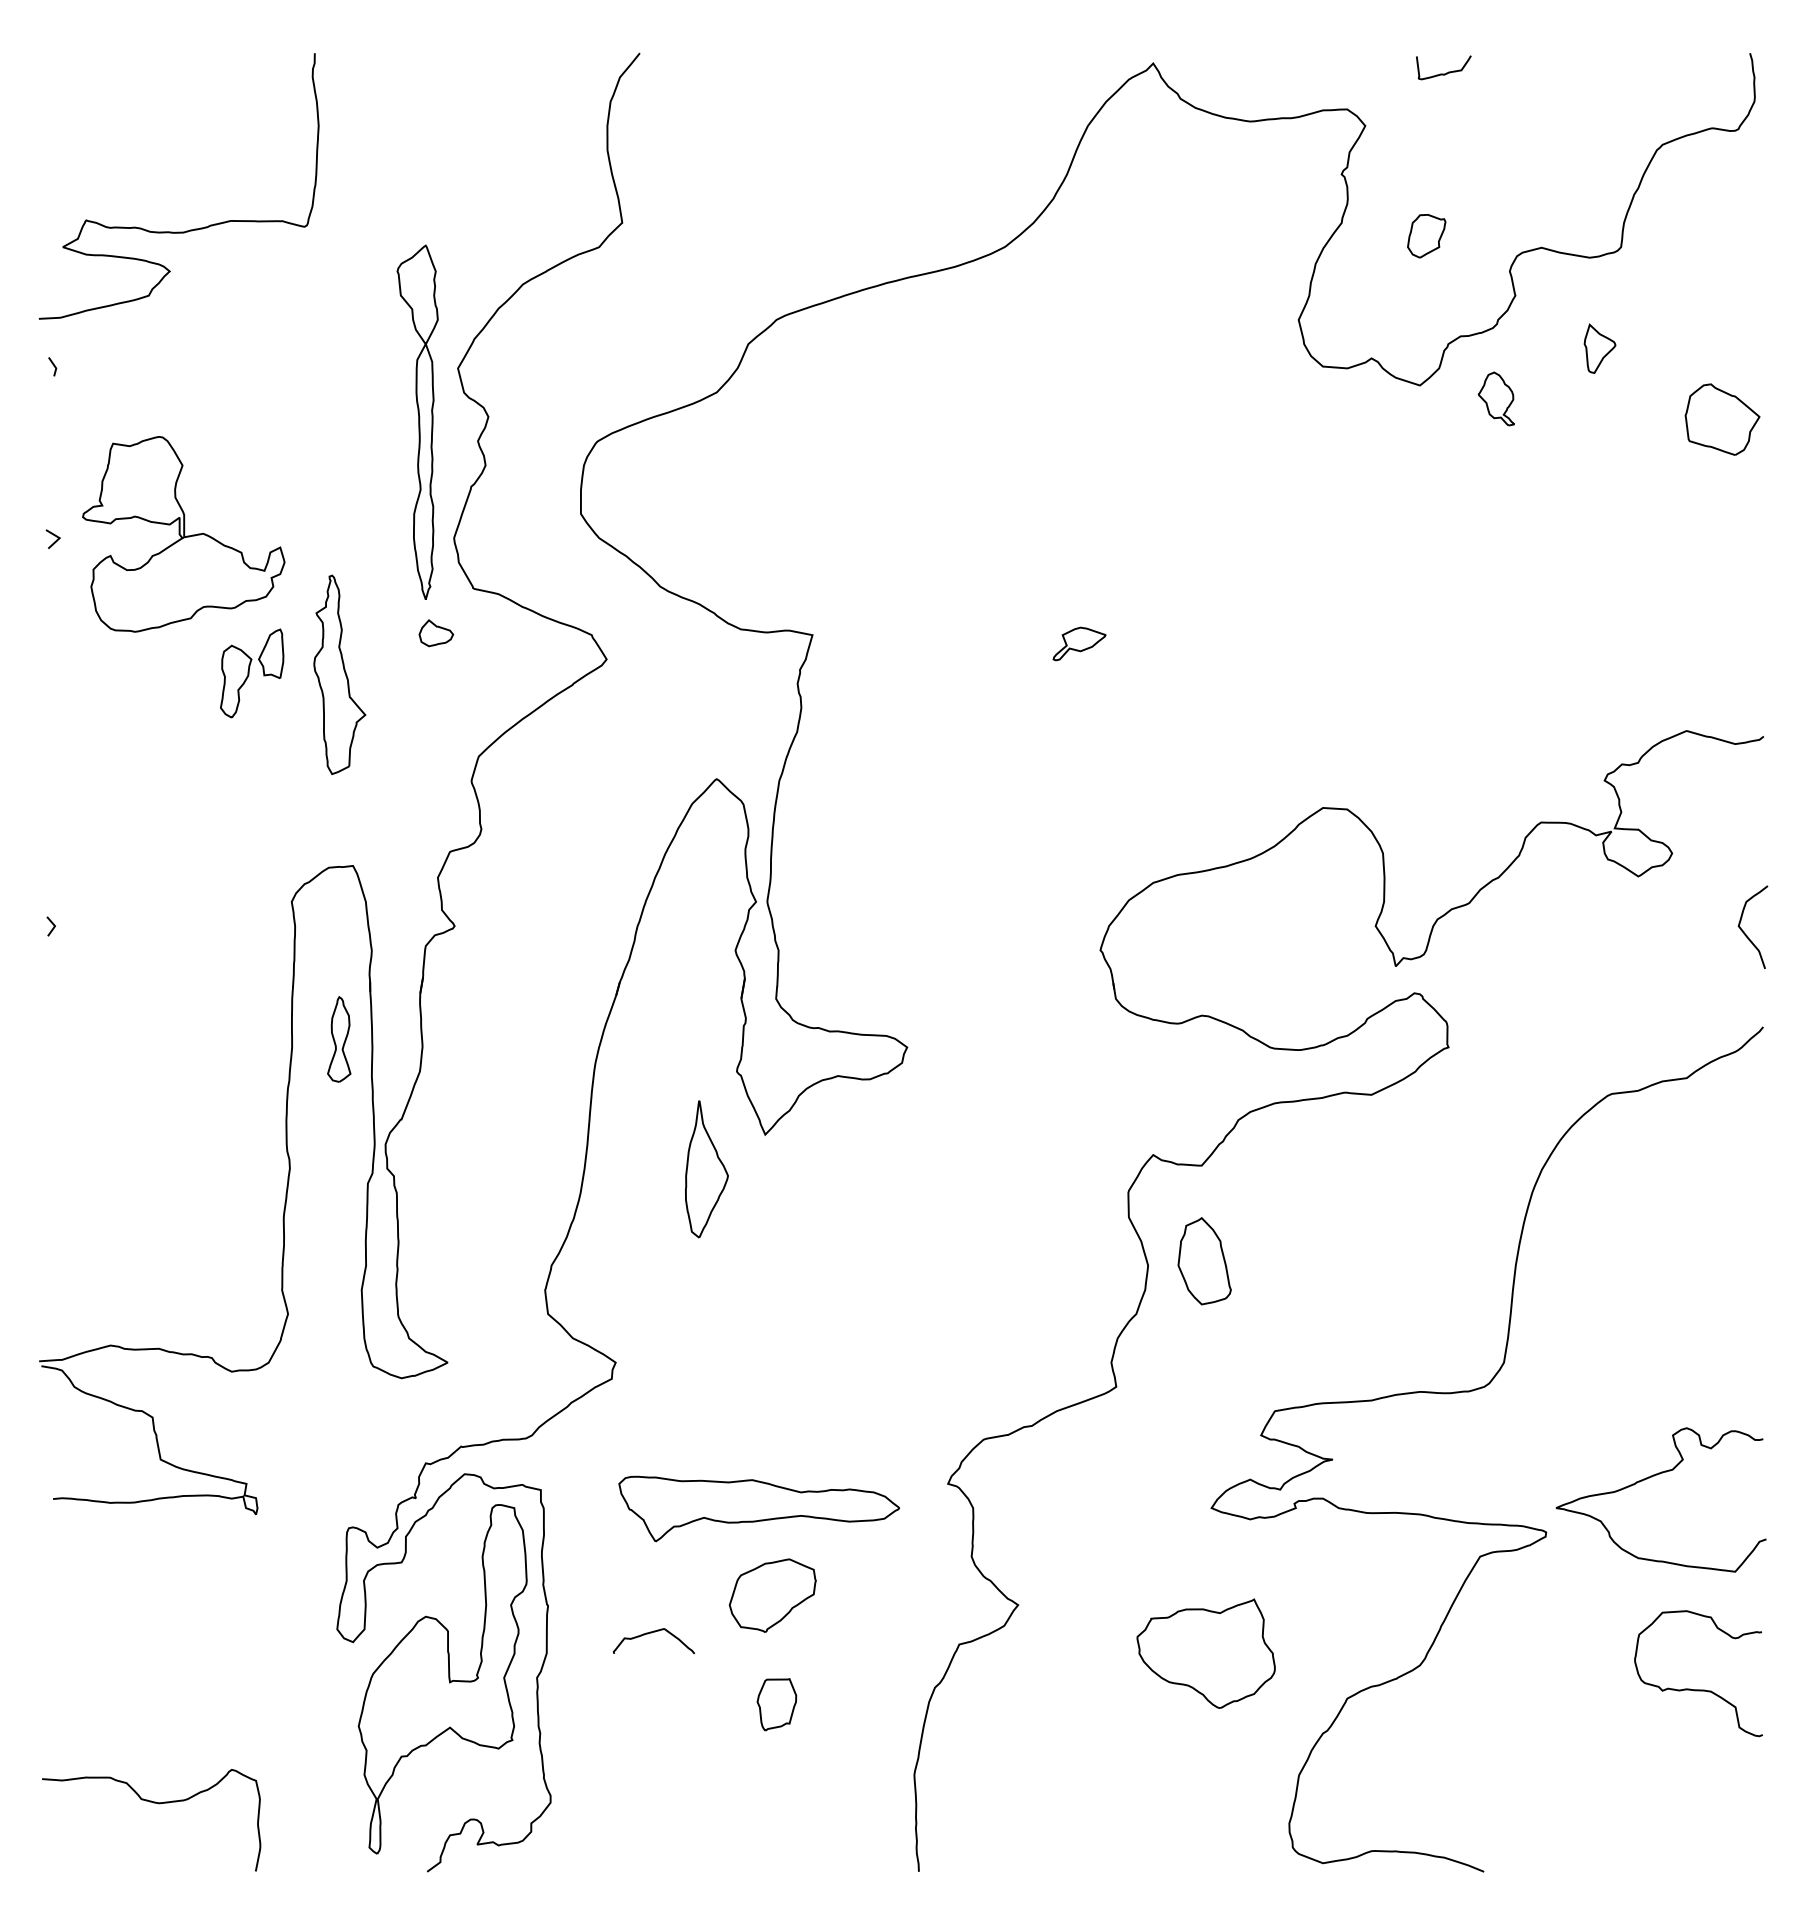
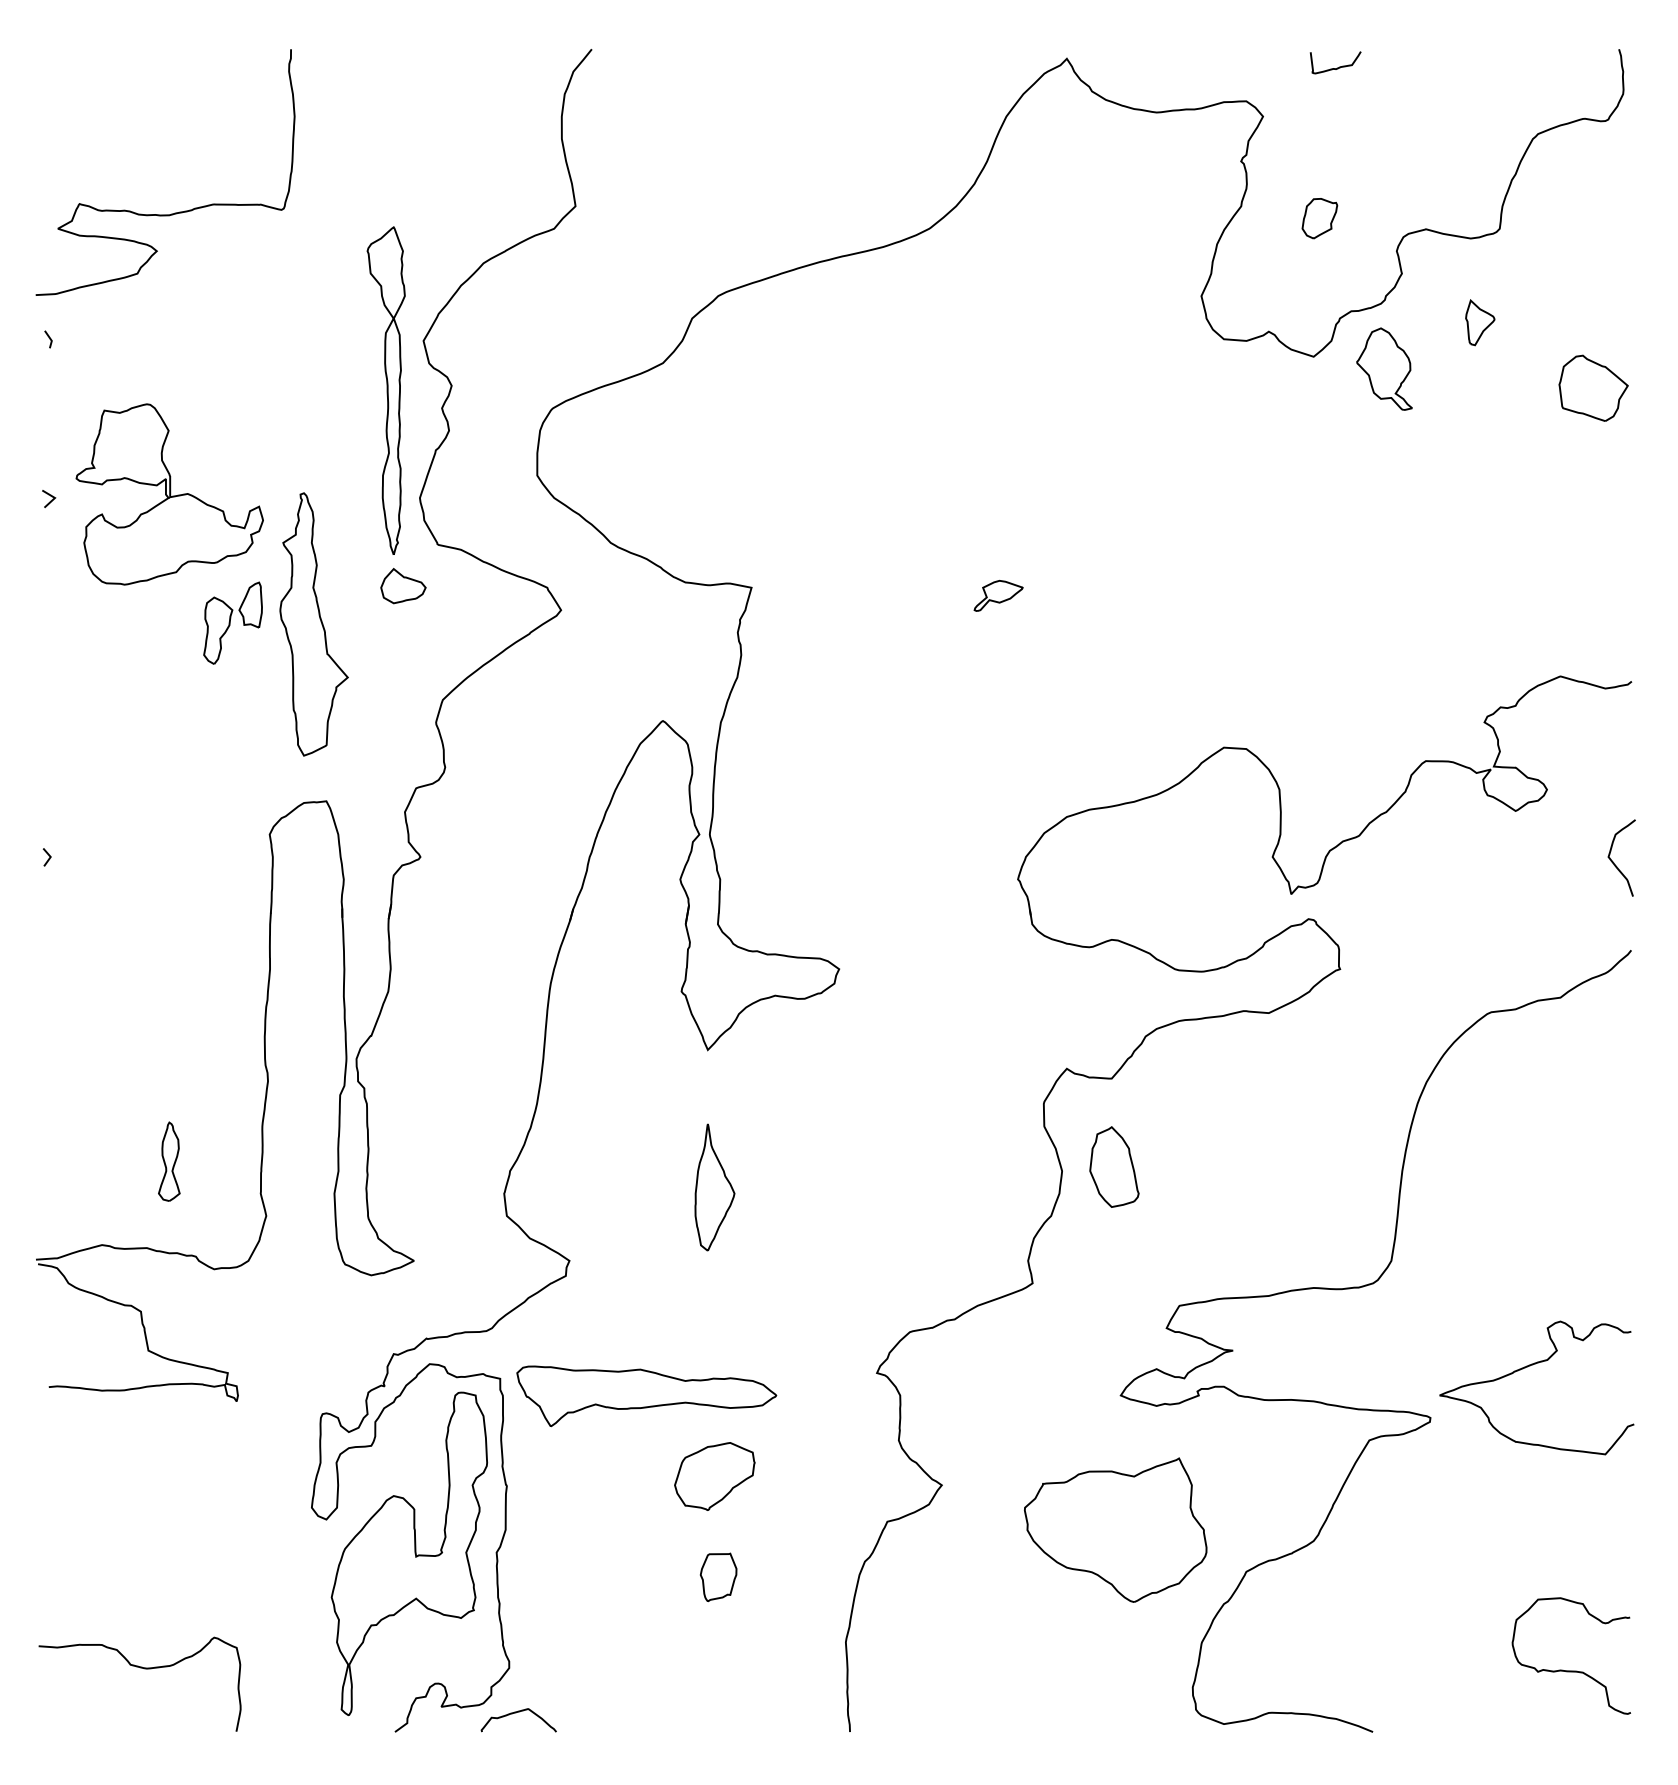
part: (1496, 398) -> (1384, 368), size x1.67
part: (436, 632) -> (403, 585), size x1.43
part: (339, 674) -> (313, 624), size x1.43
part: (339, 1039) -> (169, 1161), moved
part: (706, 1169) -> (714, 1187), moved
part: (758, 1508) -> (646, 1395), moved
curve: (651, 1633) -> (516, 1713), moved
part: (1206, 1653) -> (1116, 1530), size x1.43
curve: (1698, 1689) -> (1571, 1670), moved

